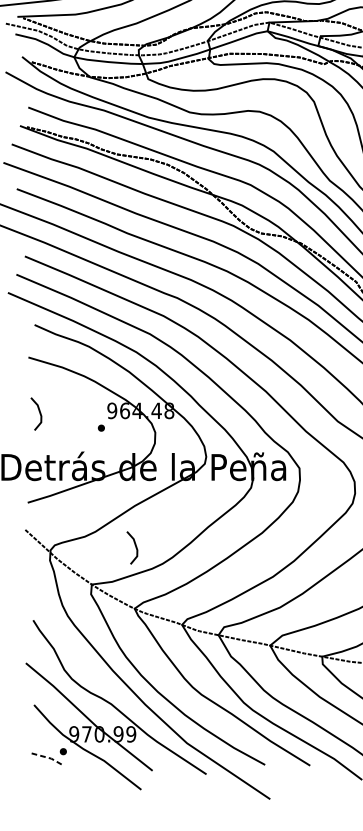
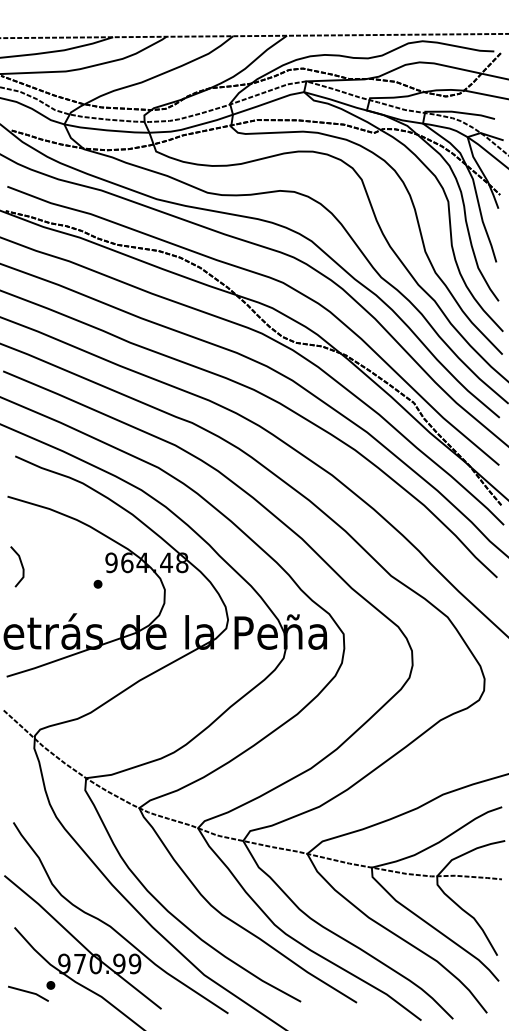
line: (135, 547) -> (140, 732), removed
line: (46, 757) -> (29, 992), dashed -> solid

